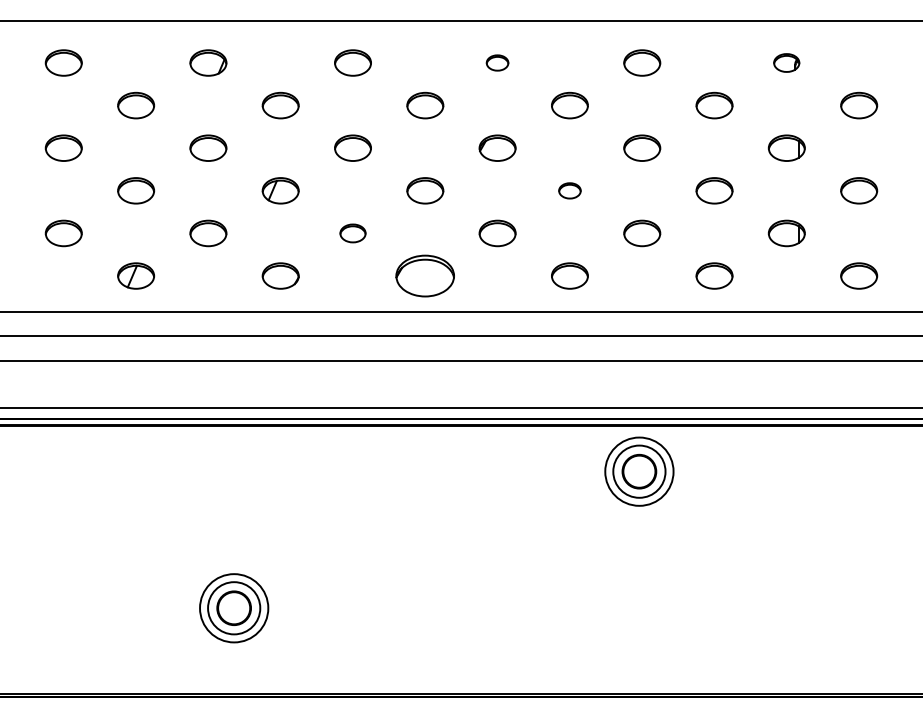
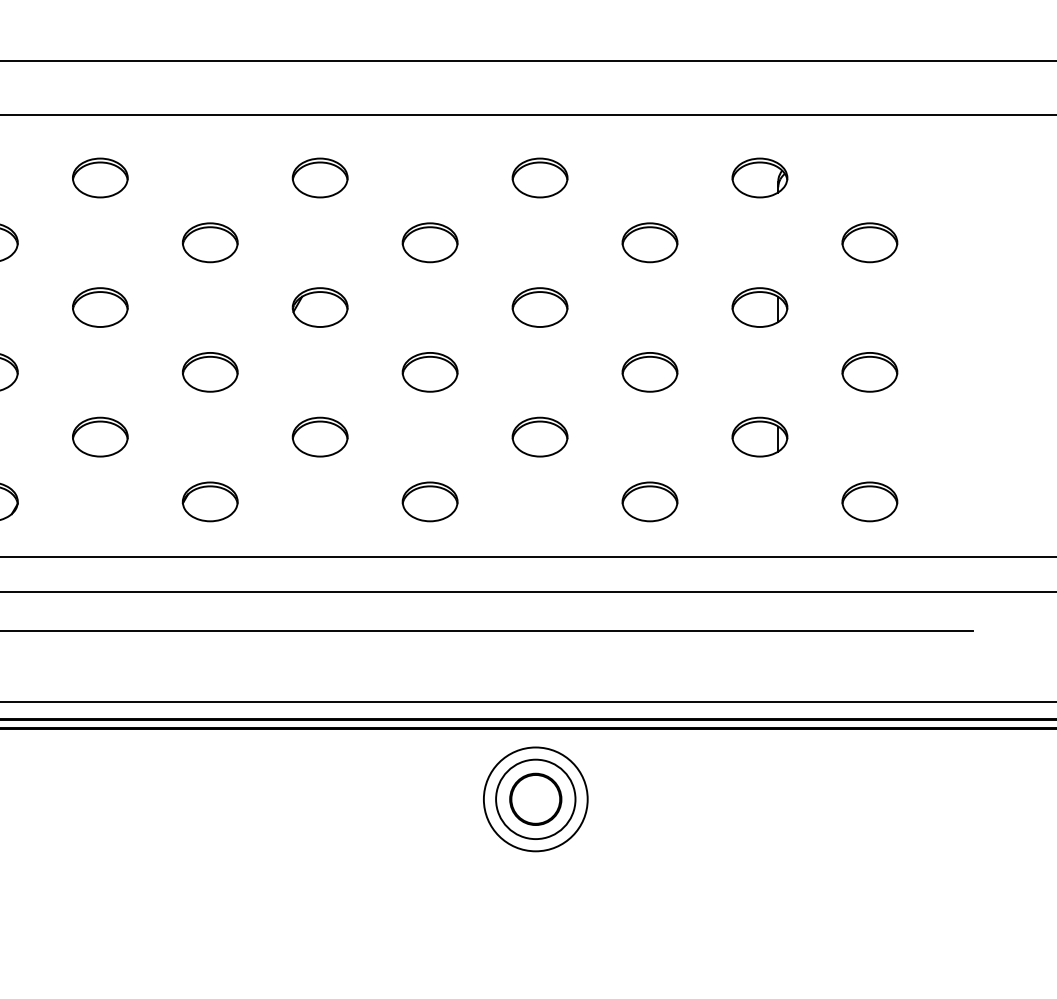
part: (497, 62) -> (319, 177), size x1.67
part: (786, 62) -> (759, 177), size x1.43
part: (569, 190) -> (429, 371), size x1.67
part: (352, 233) -> (99, 437), size x1.43
part: (425, 275) -> (210, 501), size x0.62

